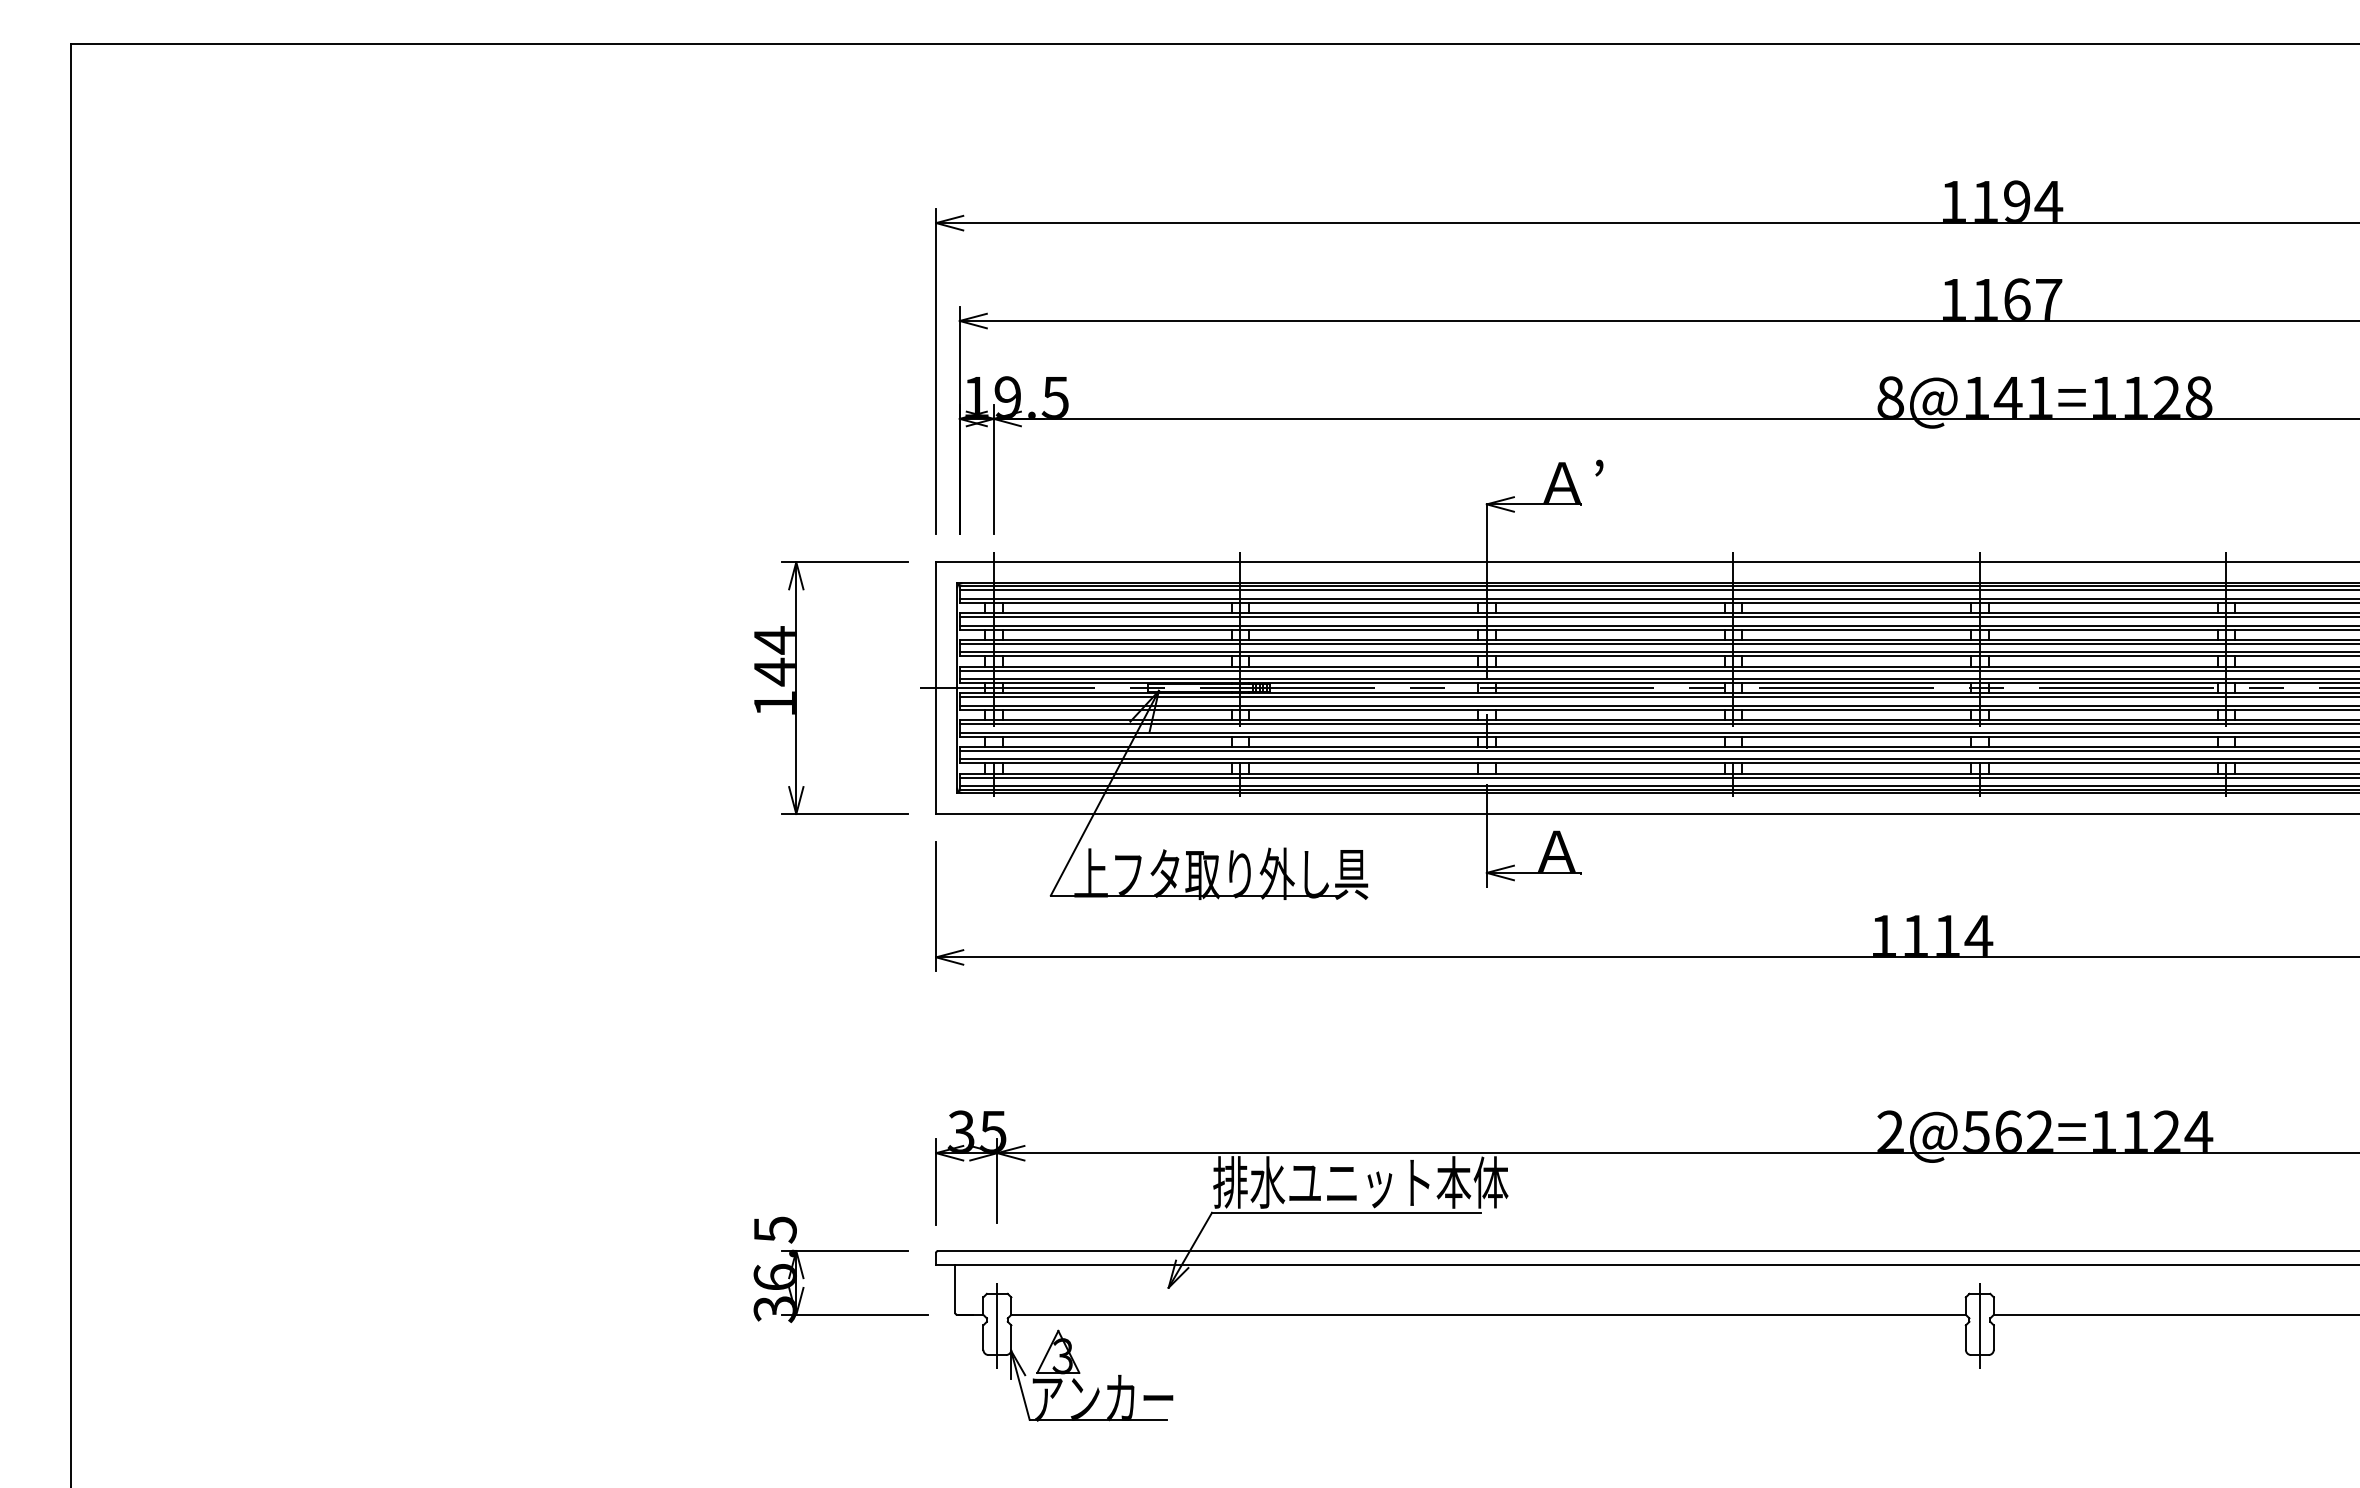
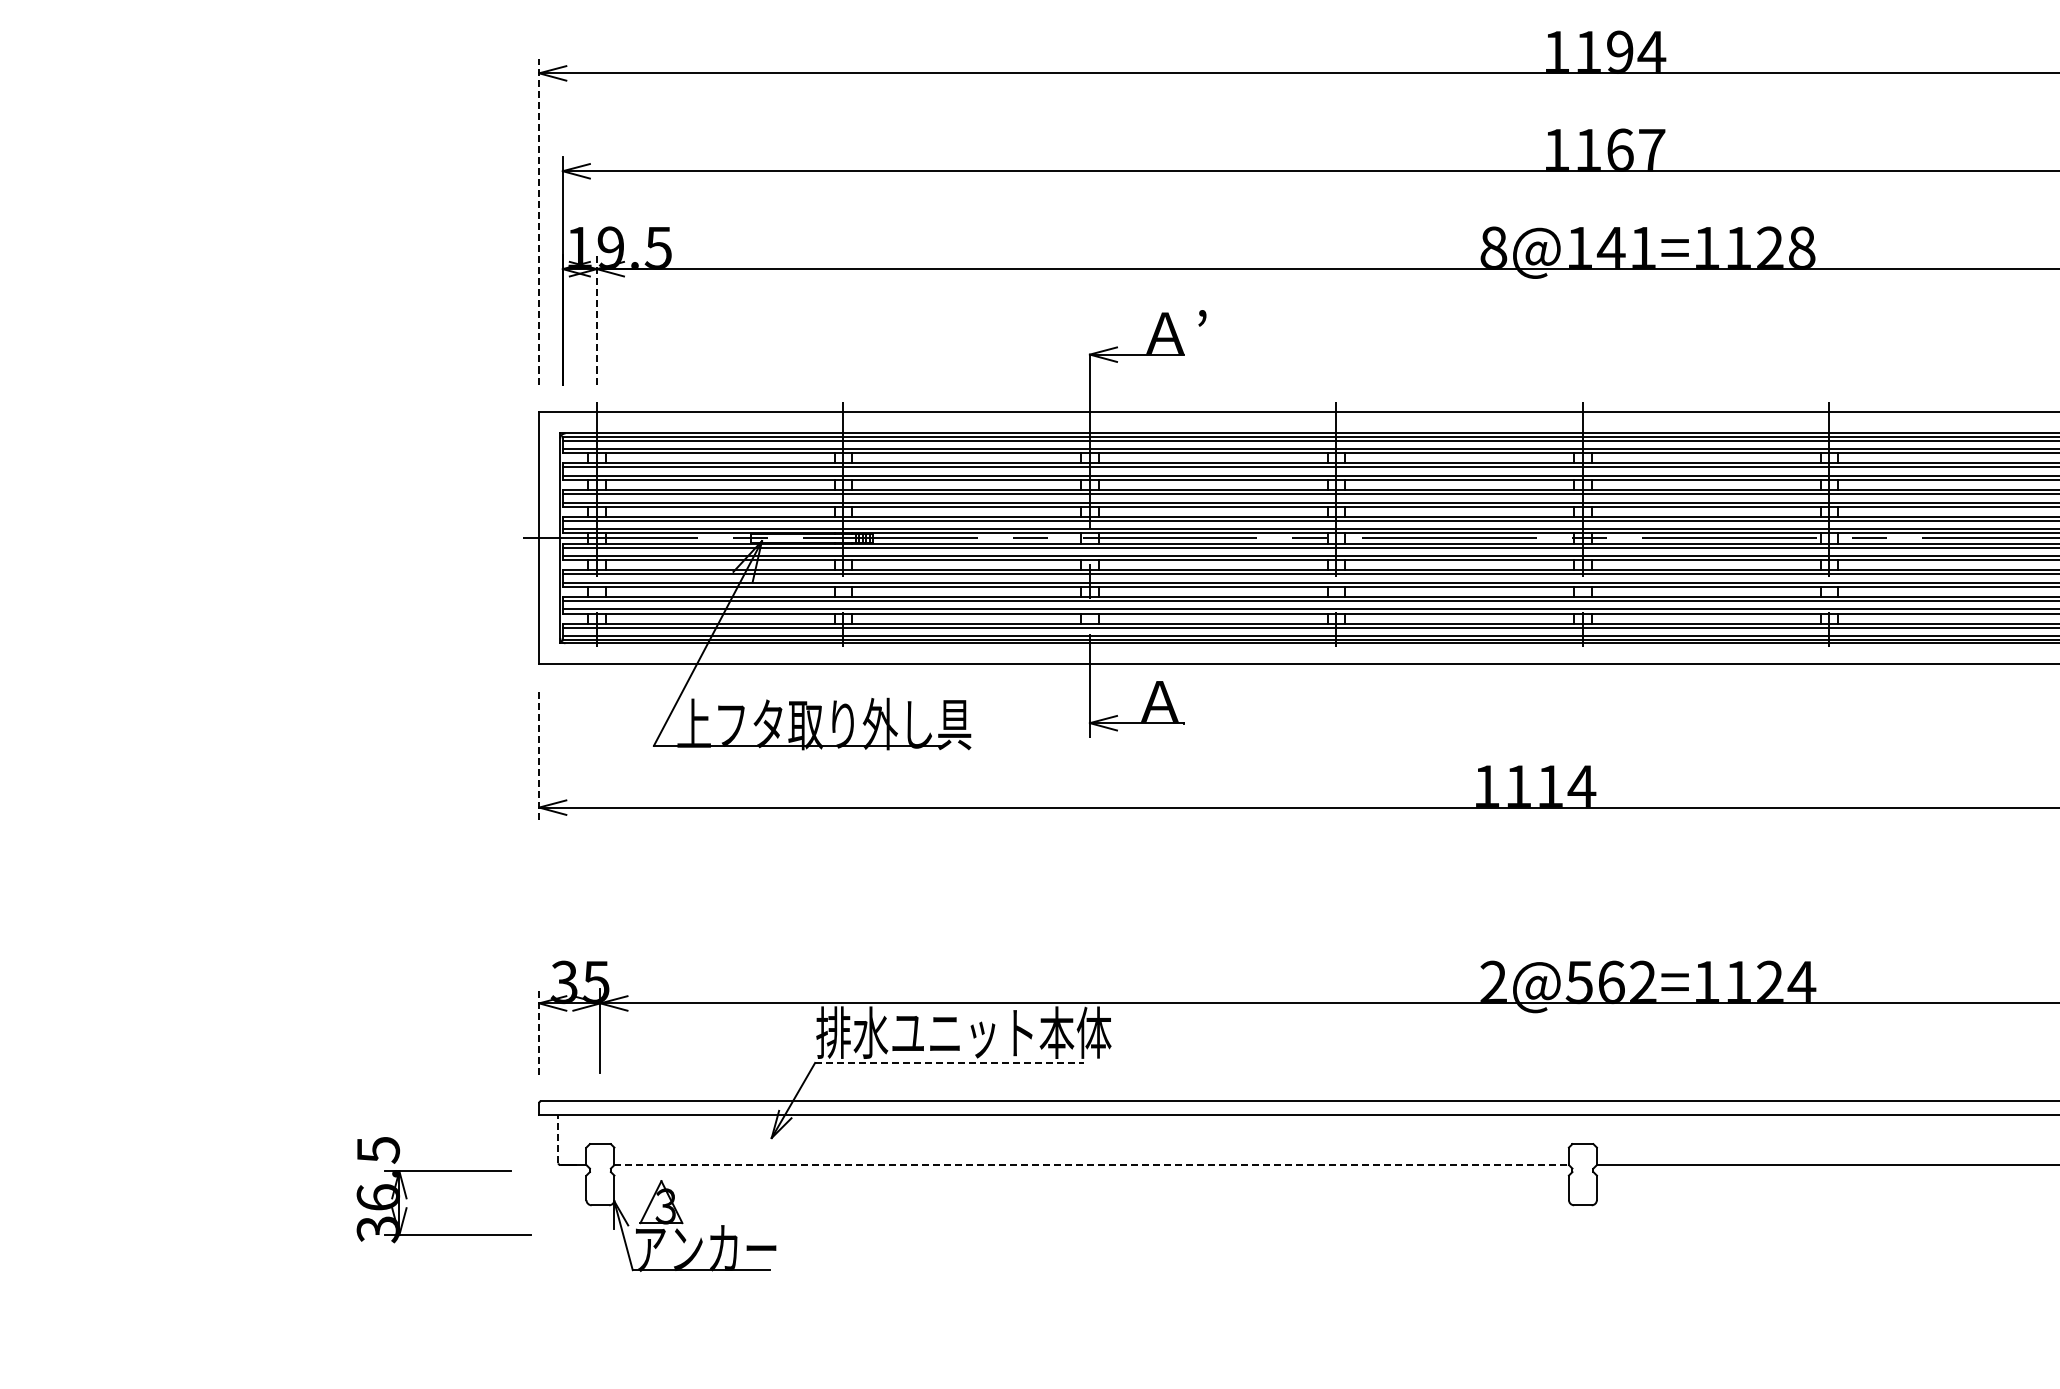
line: (936, 371) -> (539, 221), solid -> dashed
line: (993, 469) -> (596, 319), solid -> dashed
part: (796, 687) -> (399, 537), removed
line: (936, 906) -> (539, 756), solid -> dashed
line: (936, 1181) -> (539, 1031), solid -> dashed
line: (1346, 1212) -> (949, 1062), solid -> dashed
part: (840, 1251) -> (443, 1171), moved
line: (955, 1288) -> (558, 1138), solid -> dashed
line: (1489, 1314) -> (1092, 1164), solid -> dashed
line: (997, 1326) -> (600, 1176), removed
line: (1979, 1326) -> (1582, 1176), removed

